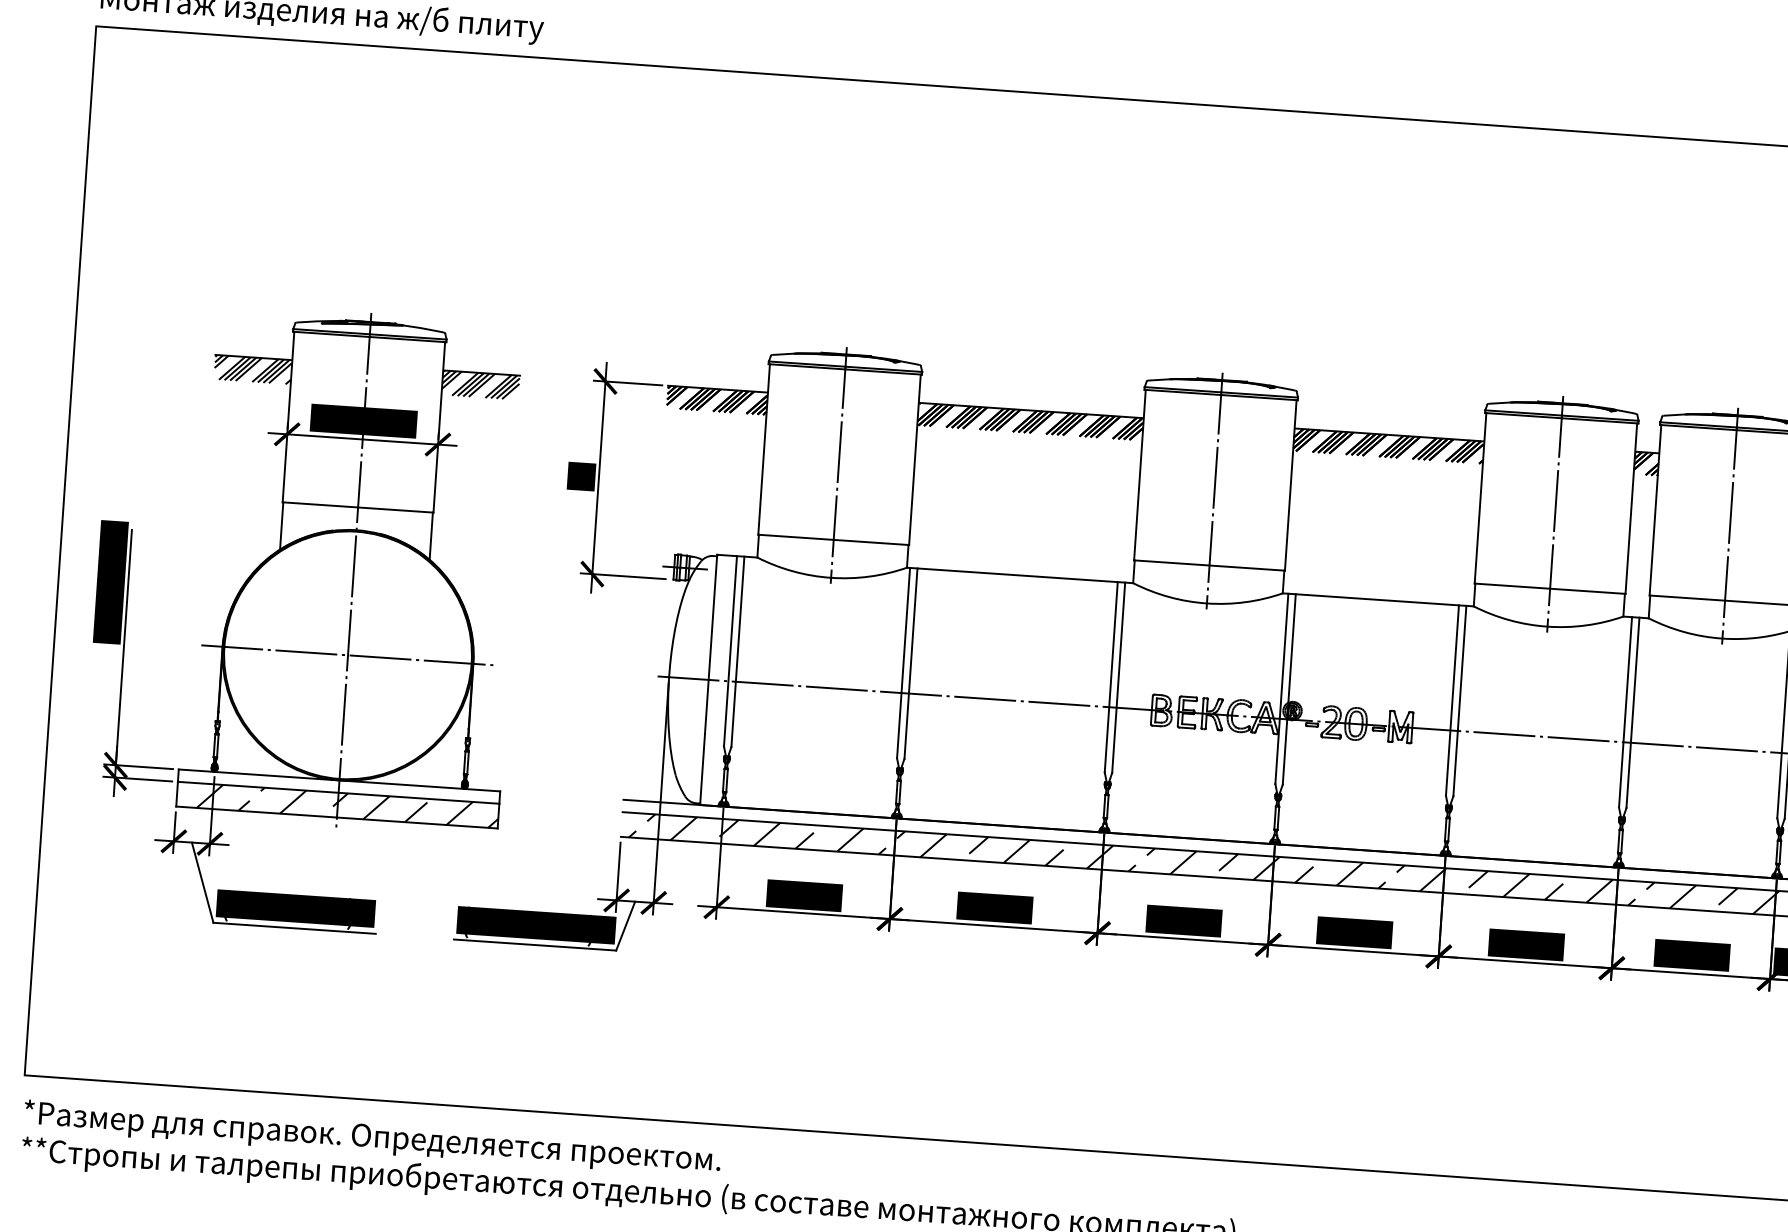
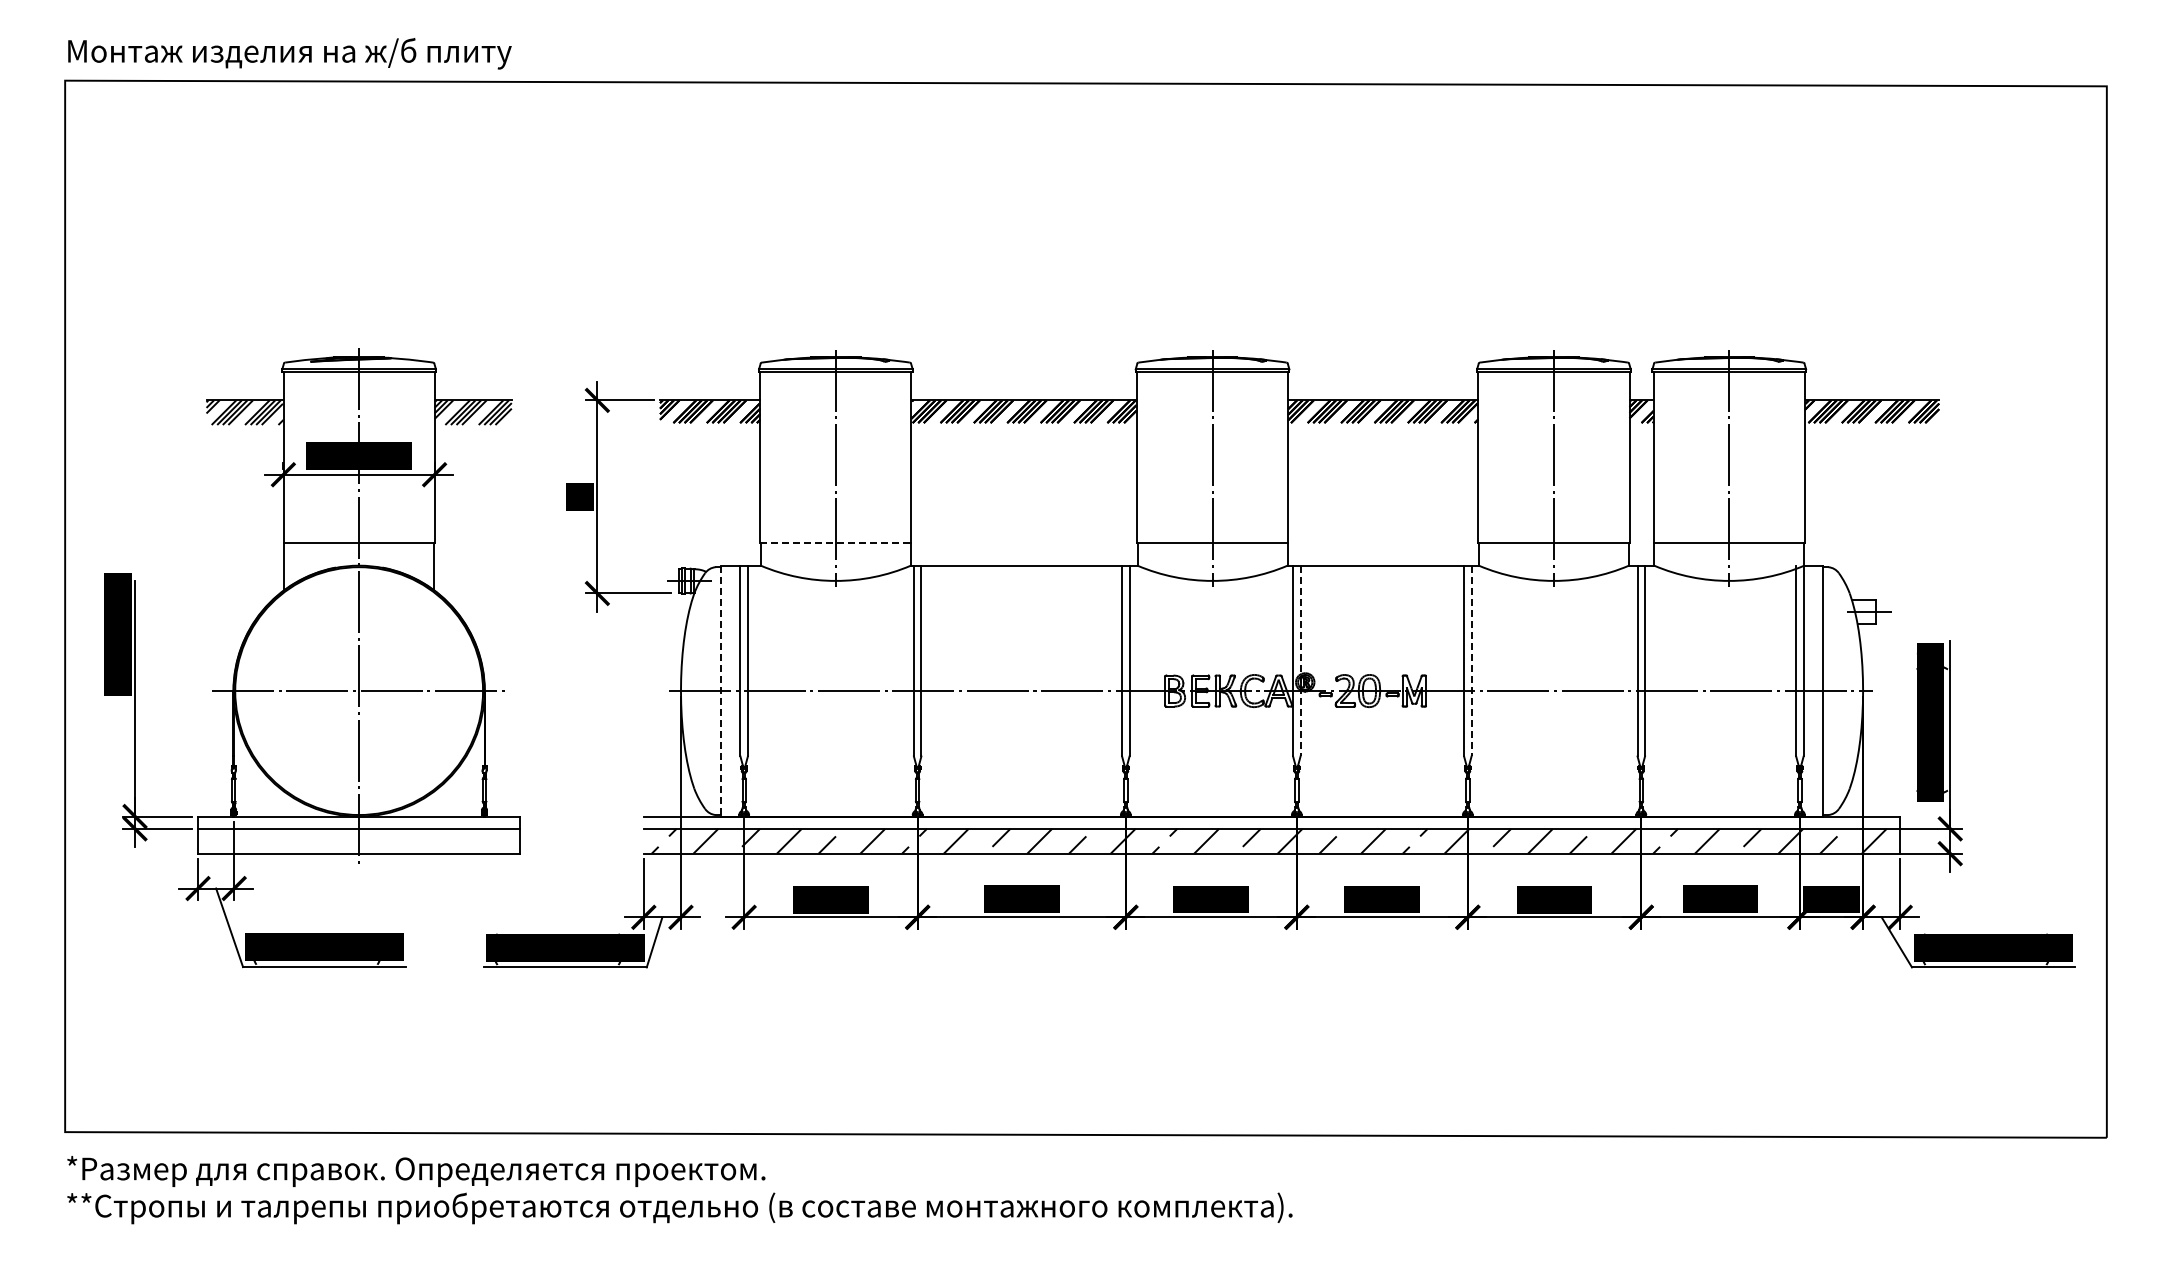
line: (833, 539) -> (835, 542), solid -> dashed
line: (708, 680) -> (720, 691), solid -> dashed
line: (1289, 689) -> (1300, 661), solid -> dashed
line: (1459, 701) -> (1471, 661), solid -> dashed
hatch: (348, 805) -> (369, 840), removed

